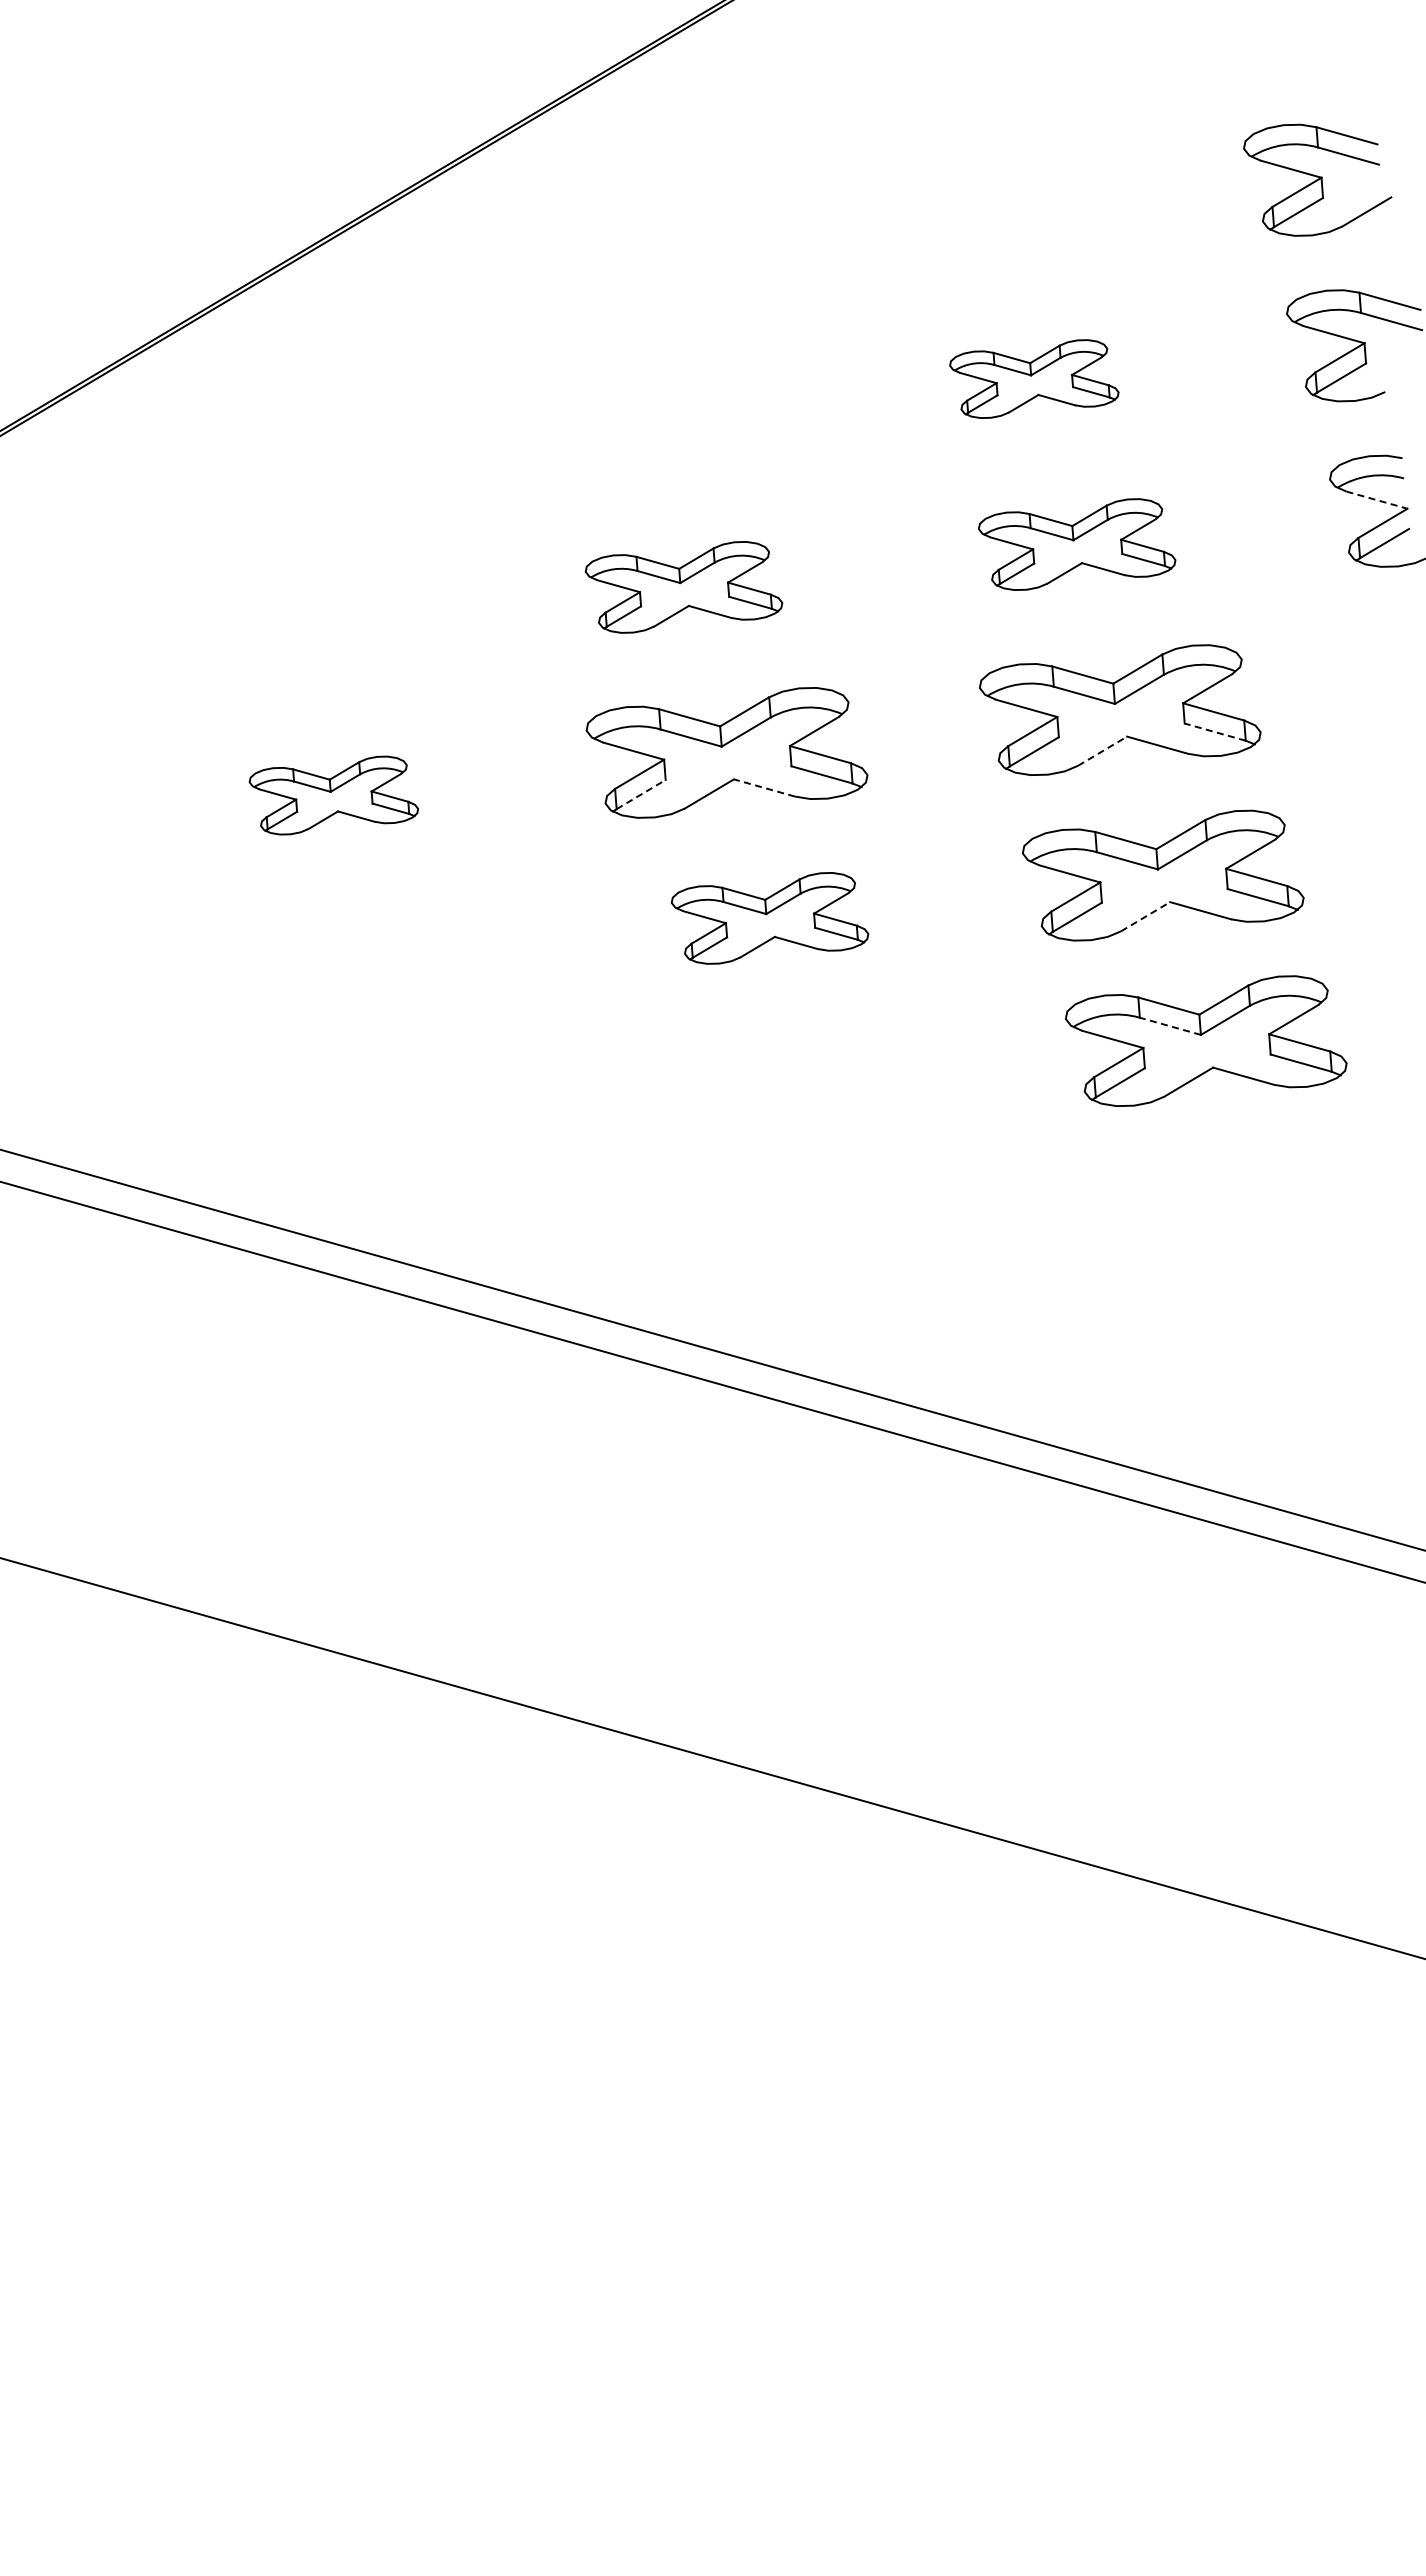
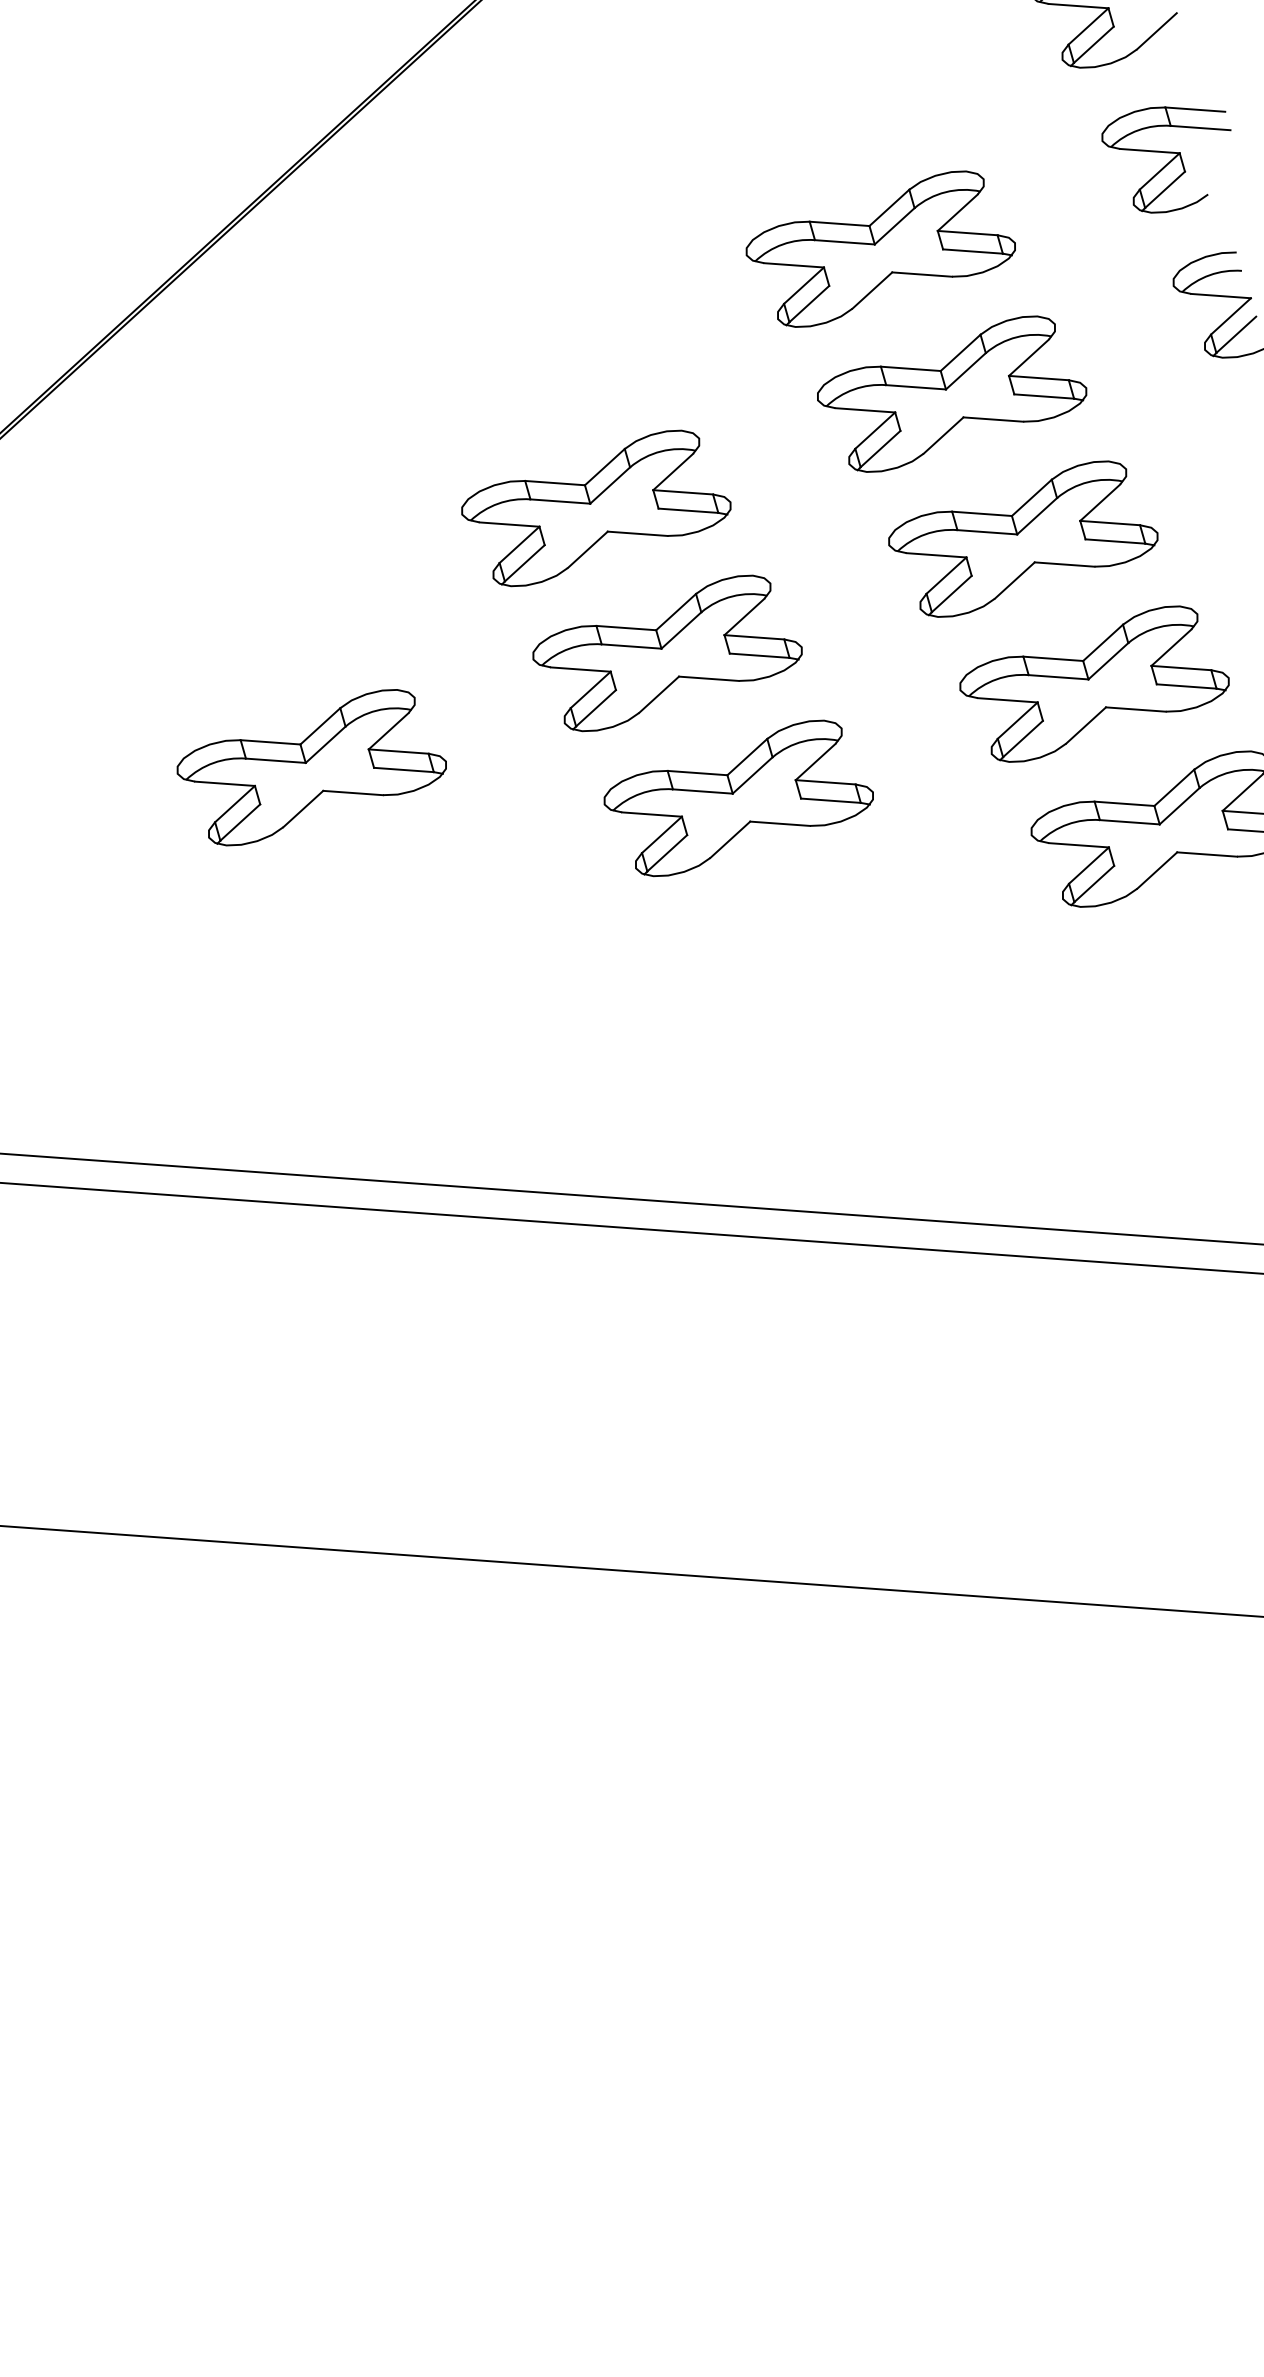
part: (1034, 378) -> (880, 248), size x1.67
line: (1377, 500) -> (1221, 296), dashed -> solid
part: (1076, 544) -> (951, 394), size x1.43
part: (683, 587) -> (595, 508), size x1.43
line: (1215, 732) -> (1115, 541), dashed -> solid
line: (1102, 751) -> (1014, 580), dashed -> solid
line: (764, 787) -> (708, 678), dashed -> solid
line: (641, 794) -> (596, 708), dashed -> solid
part: (333, 795) -> (311, 767), size x1.67
line: (1145, 916) -> (1085, 725), dashed -> solid
part: (769, 918) -> (738, 798), size x1.43
line: (1170, 1026) -> (1129, 822), dashed -> solid

